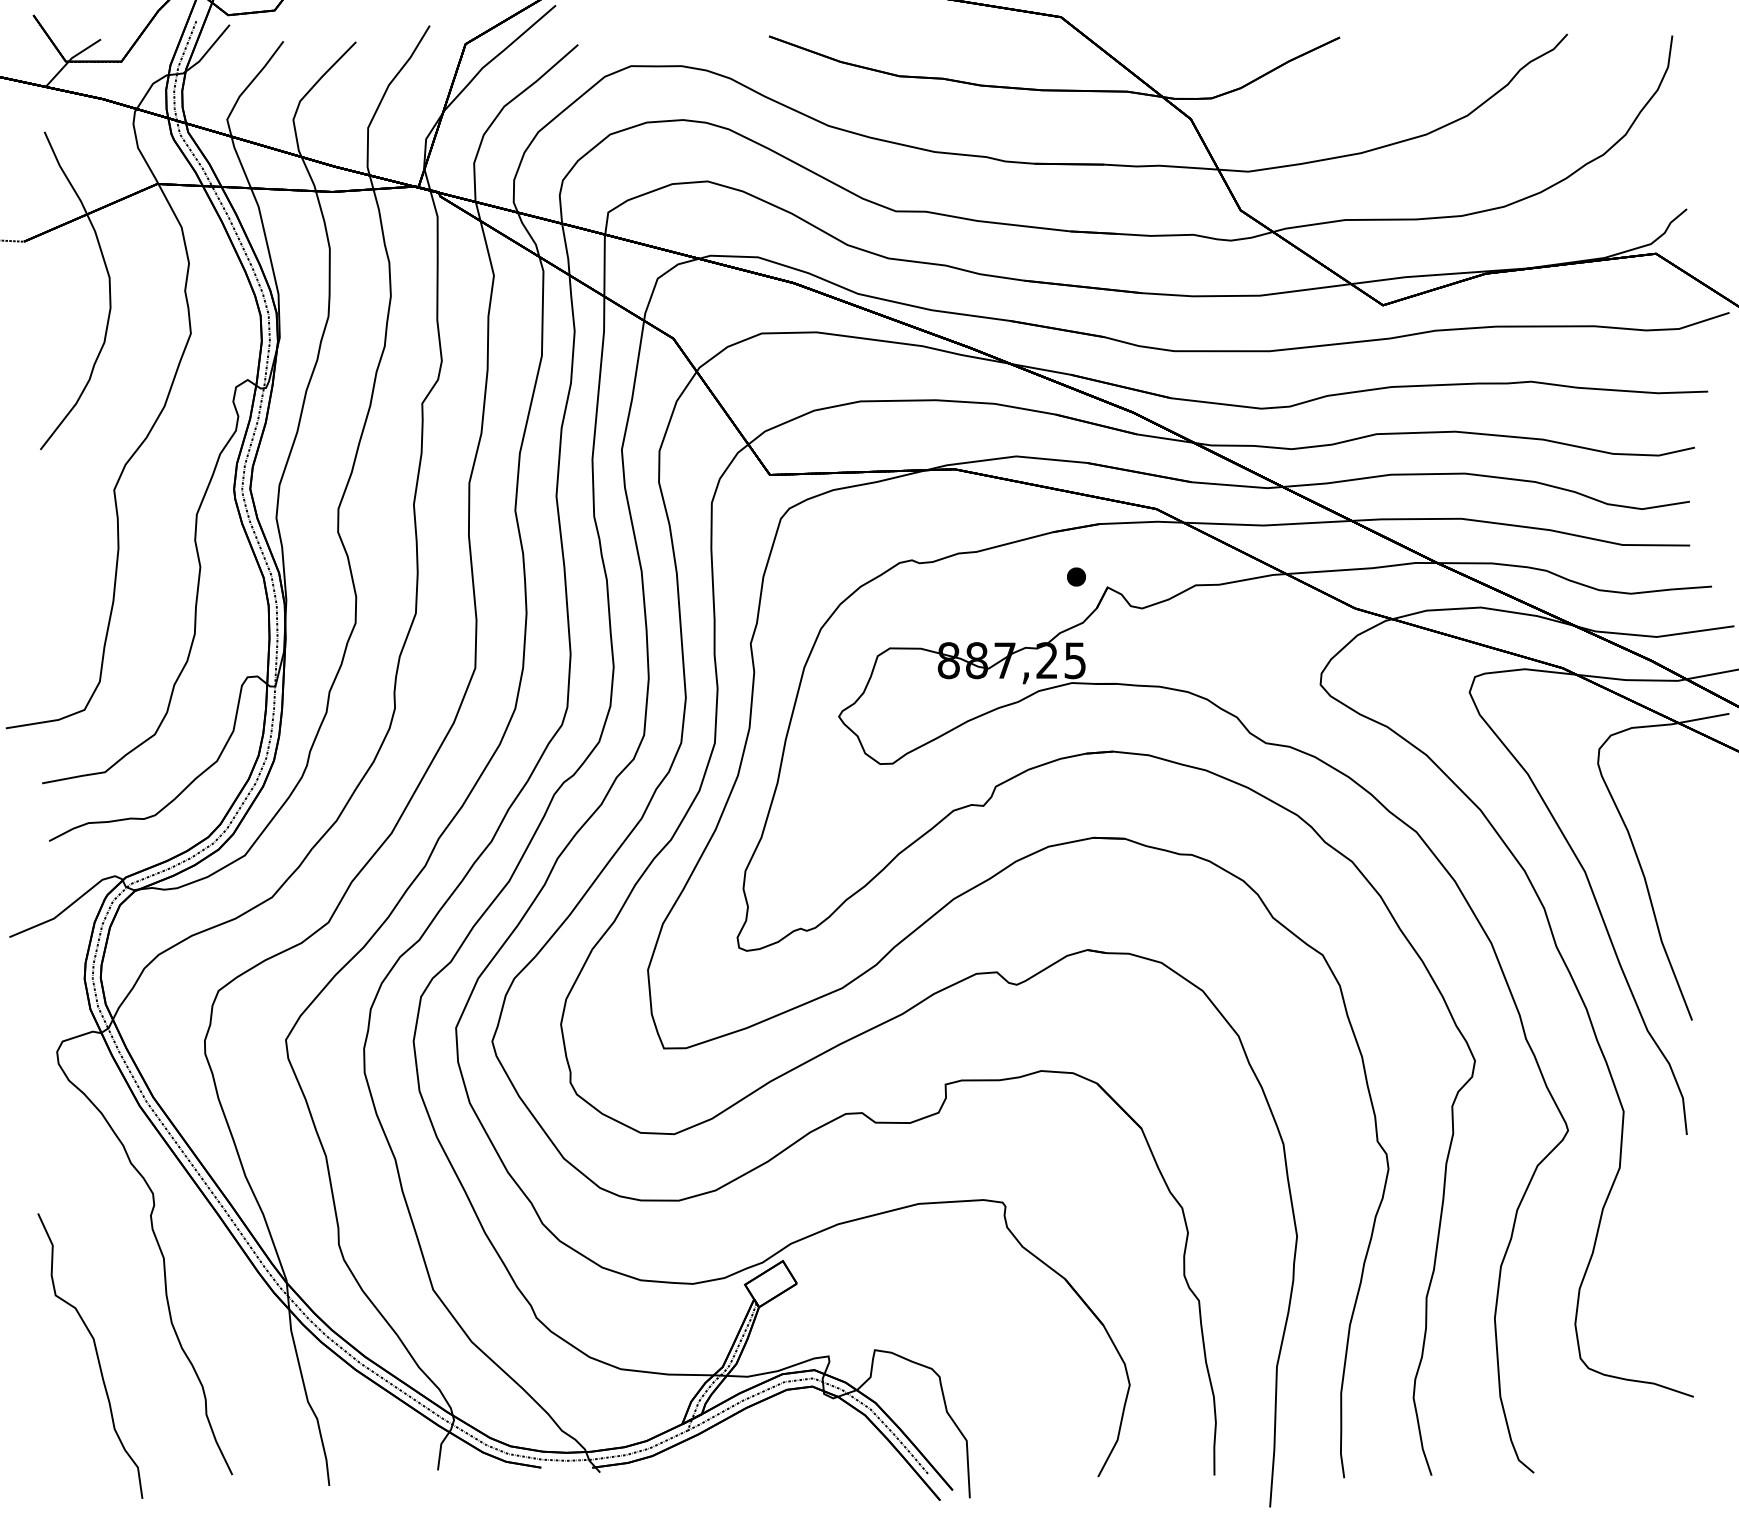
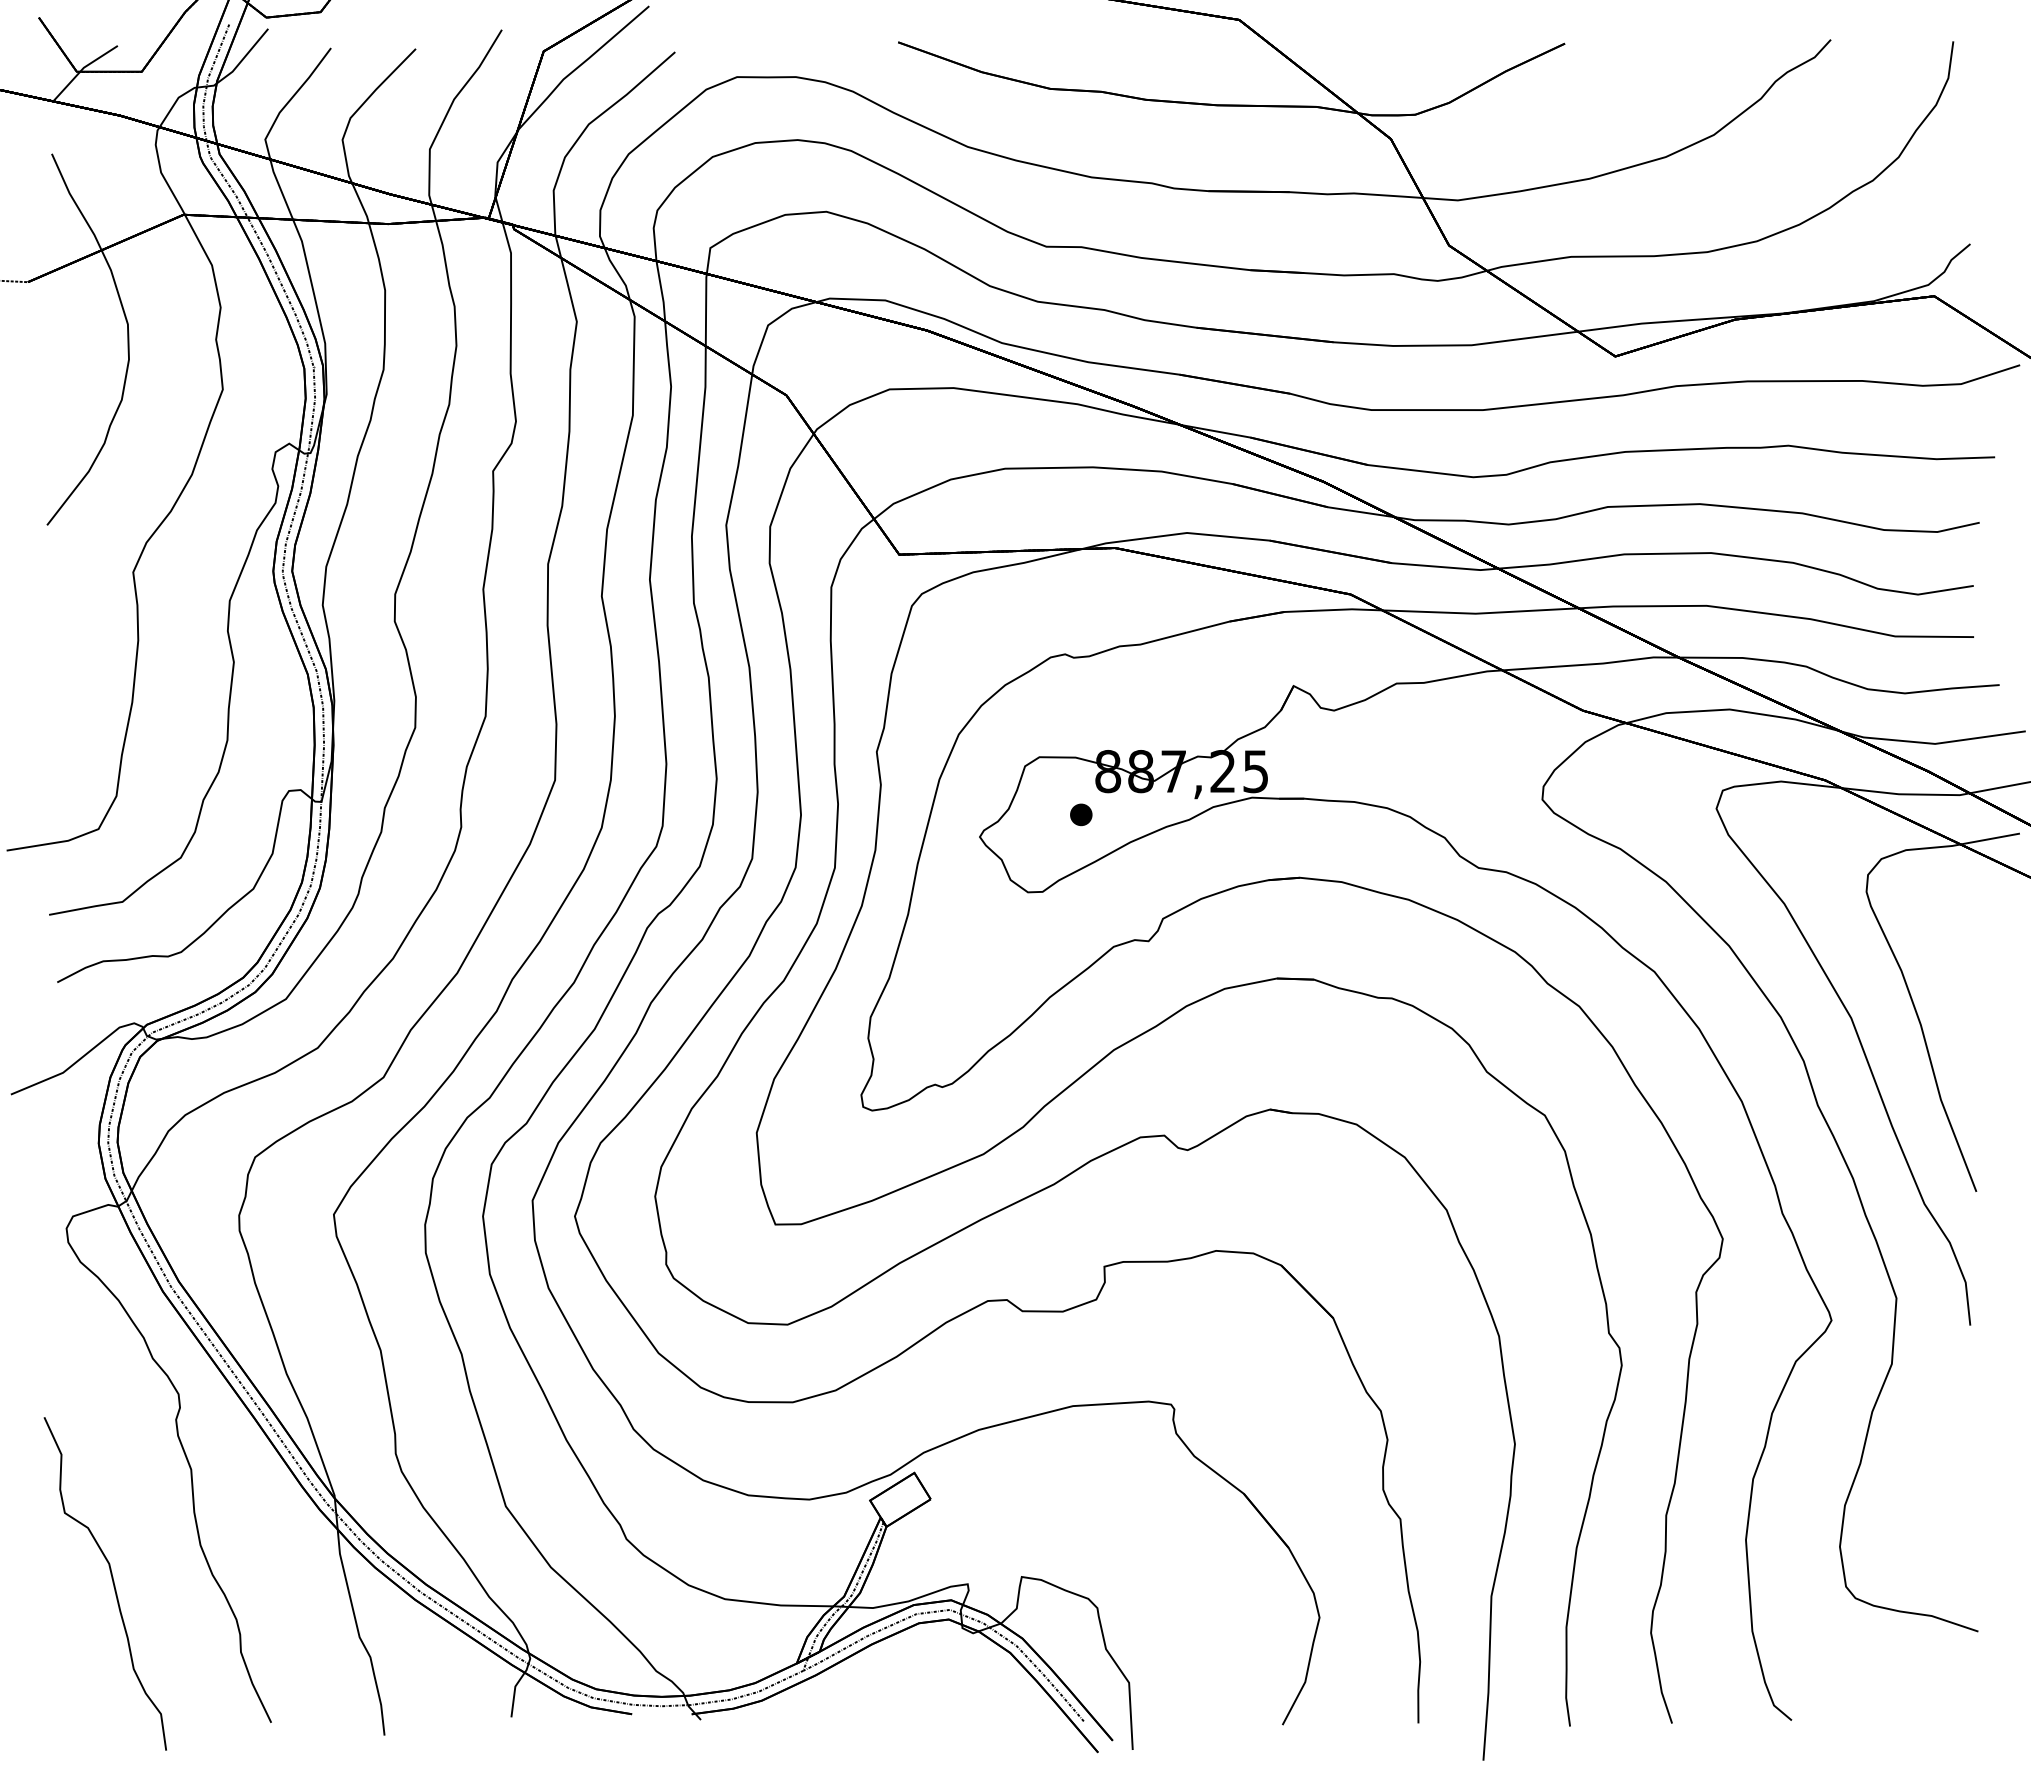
part: (1076, 576) -> (1081, 814), moved

